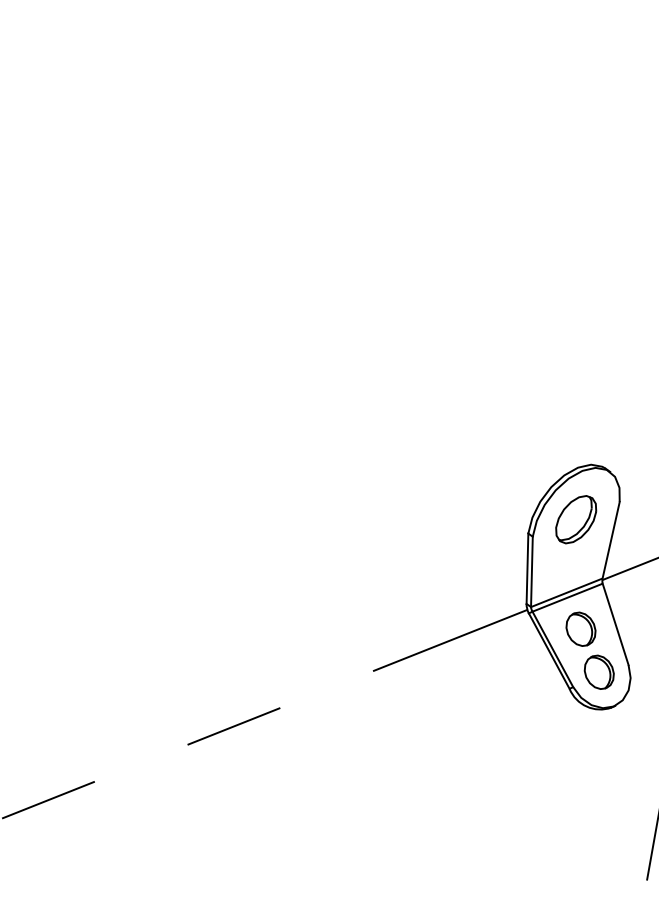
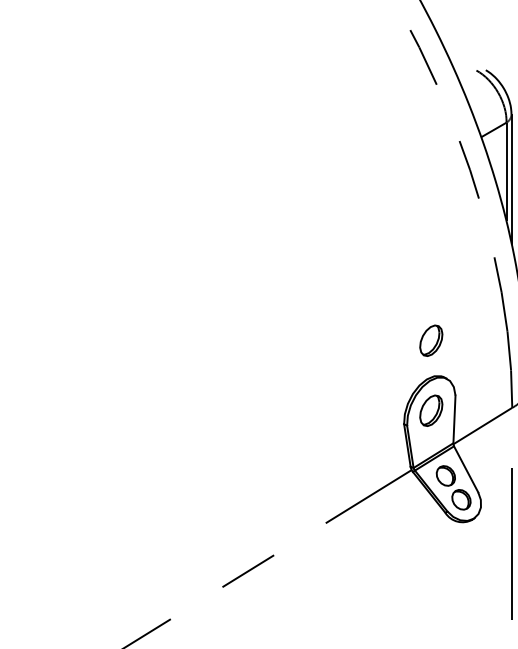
part: (596, 406) -> (431, 340), added

